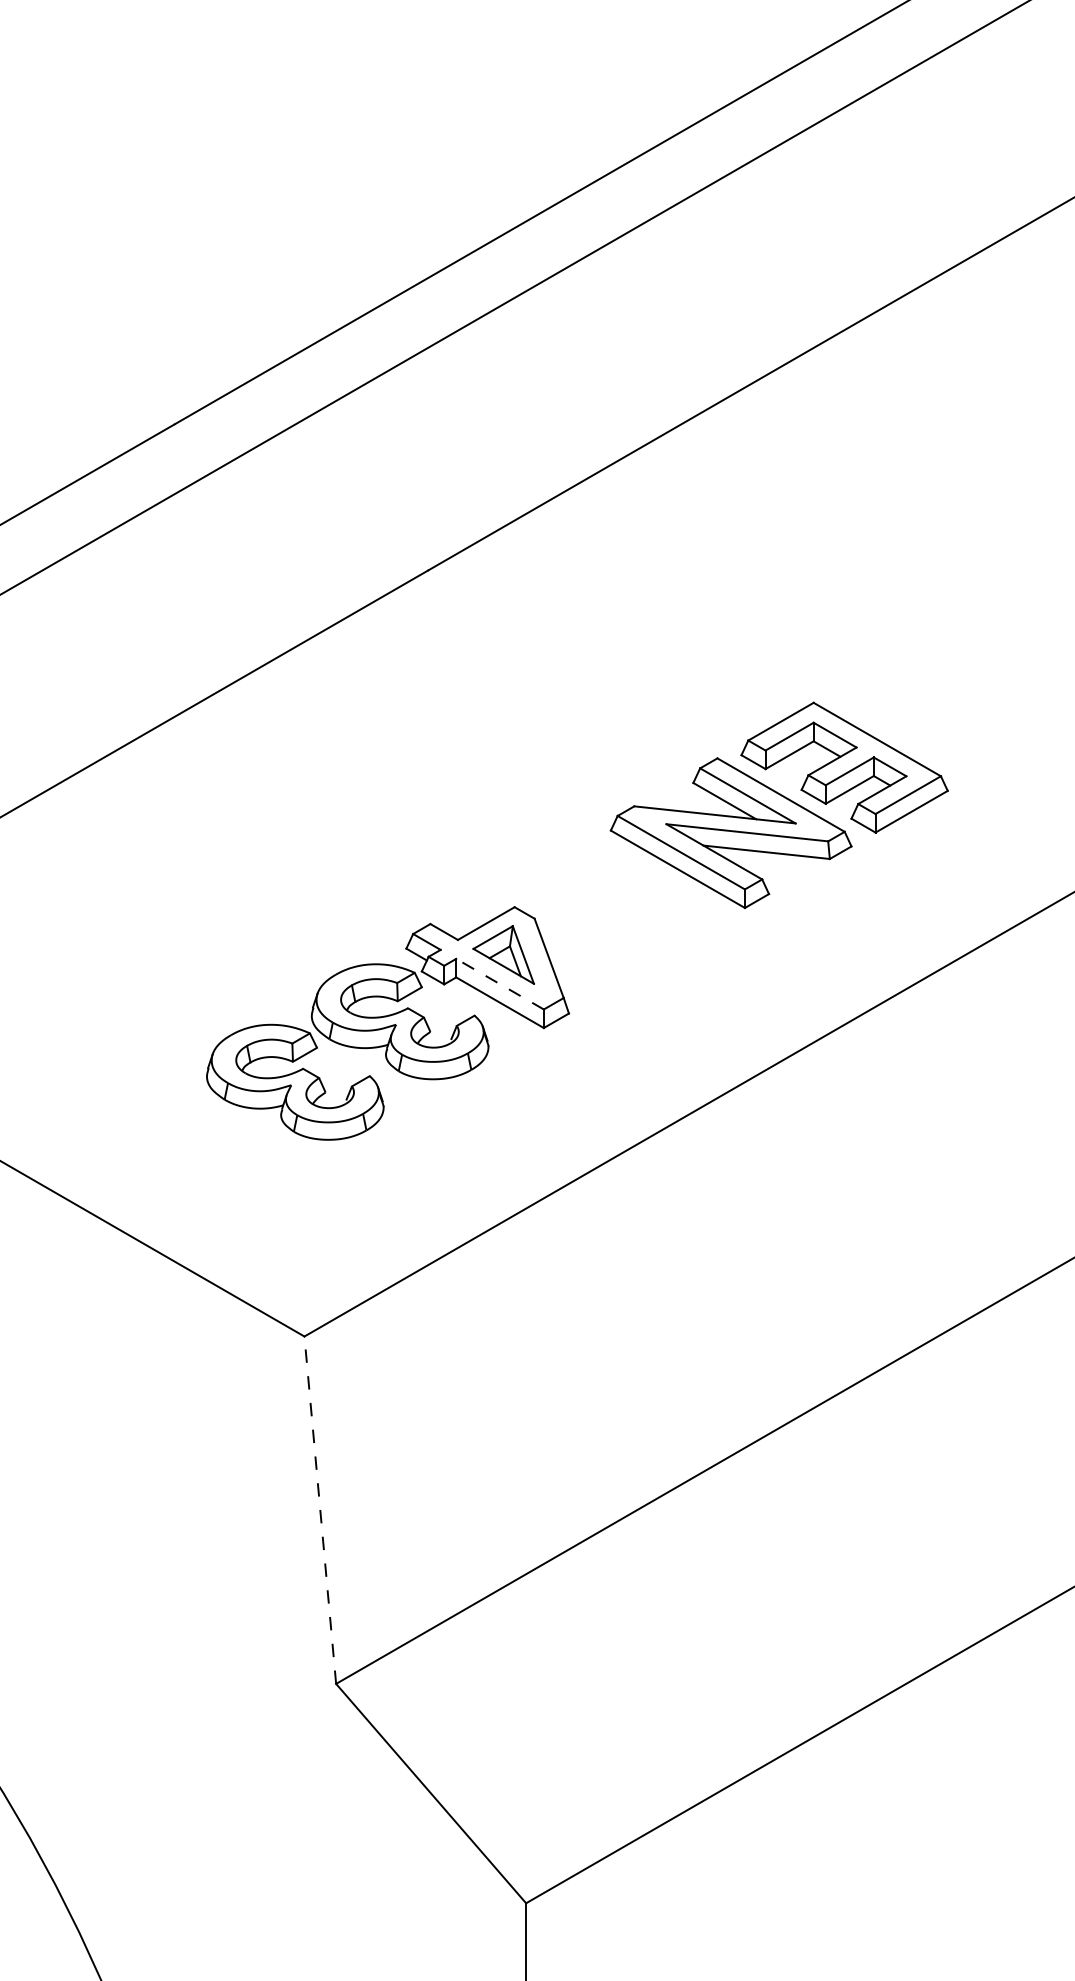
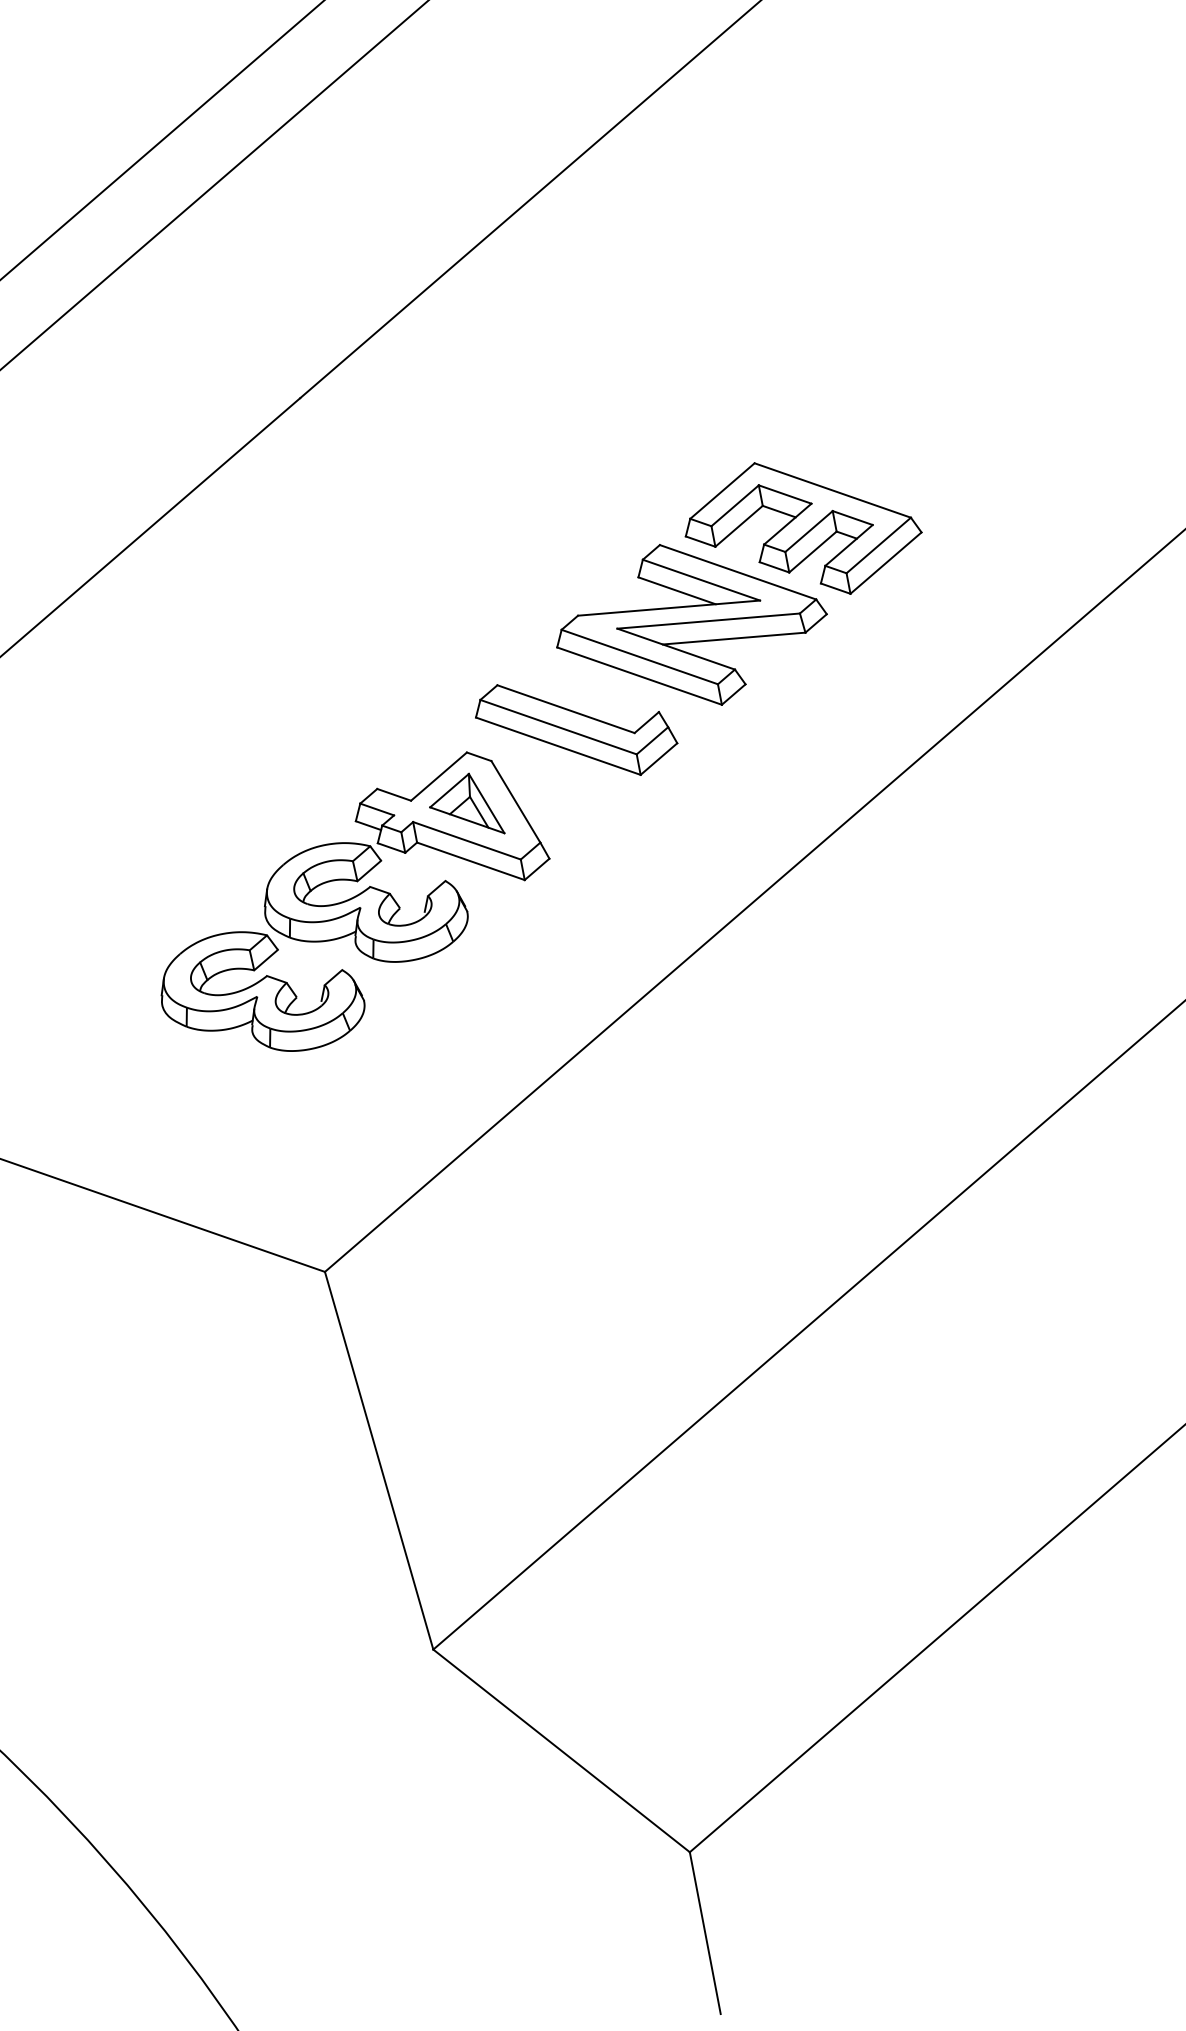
part: (613, 904) -> (575, 728), added
line: (500, 984) -> (467, 841), dashed -> solid
line: (320, 1509) -> (379, 1459), dashed -> solid

